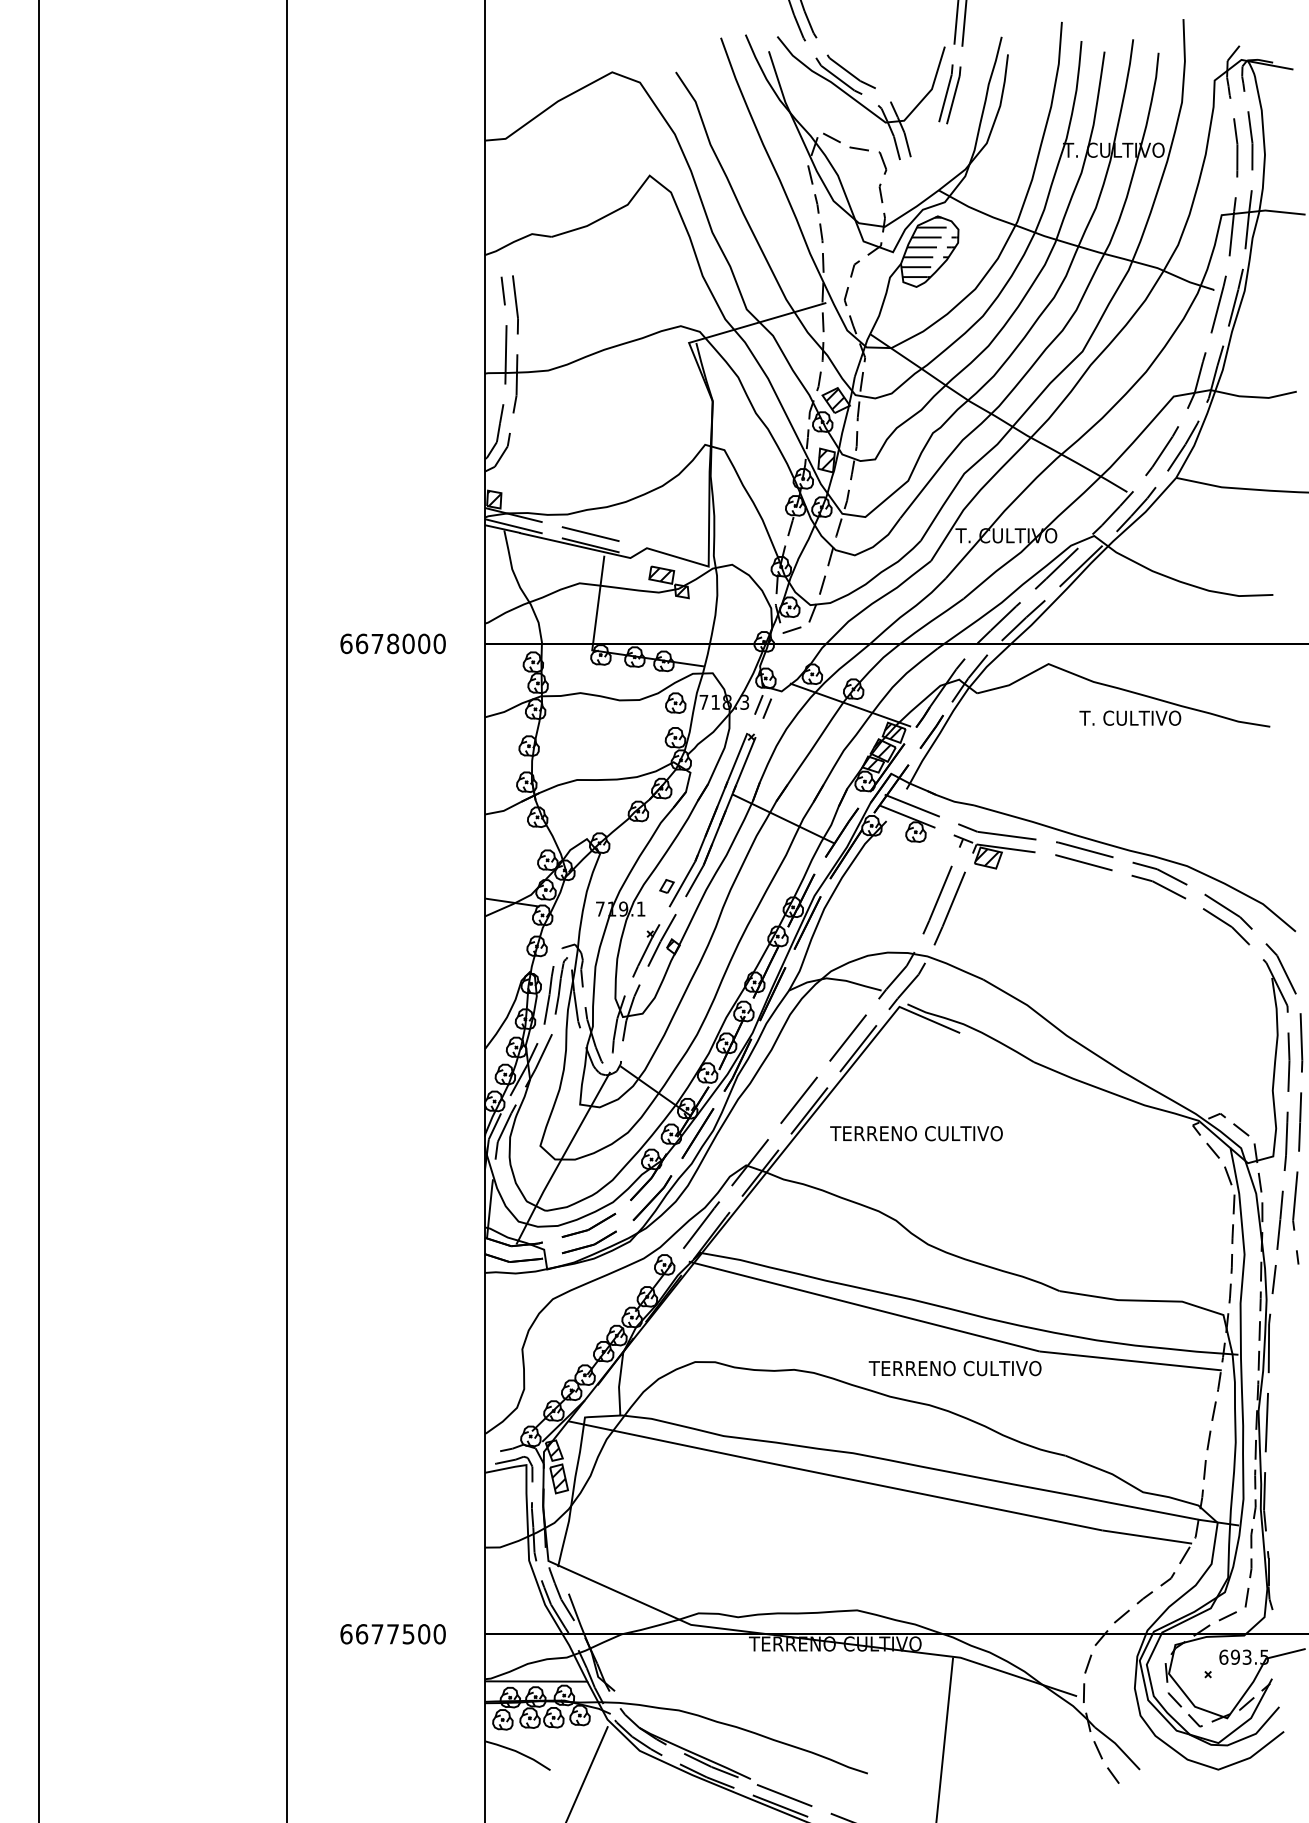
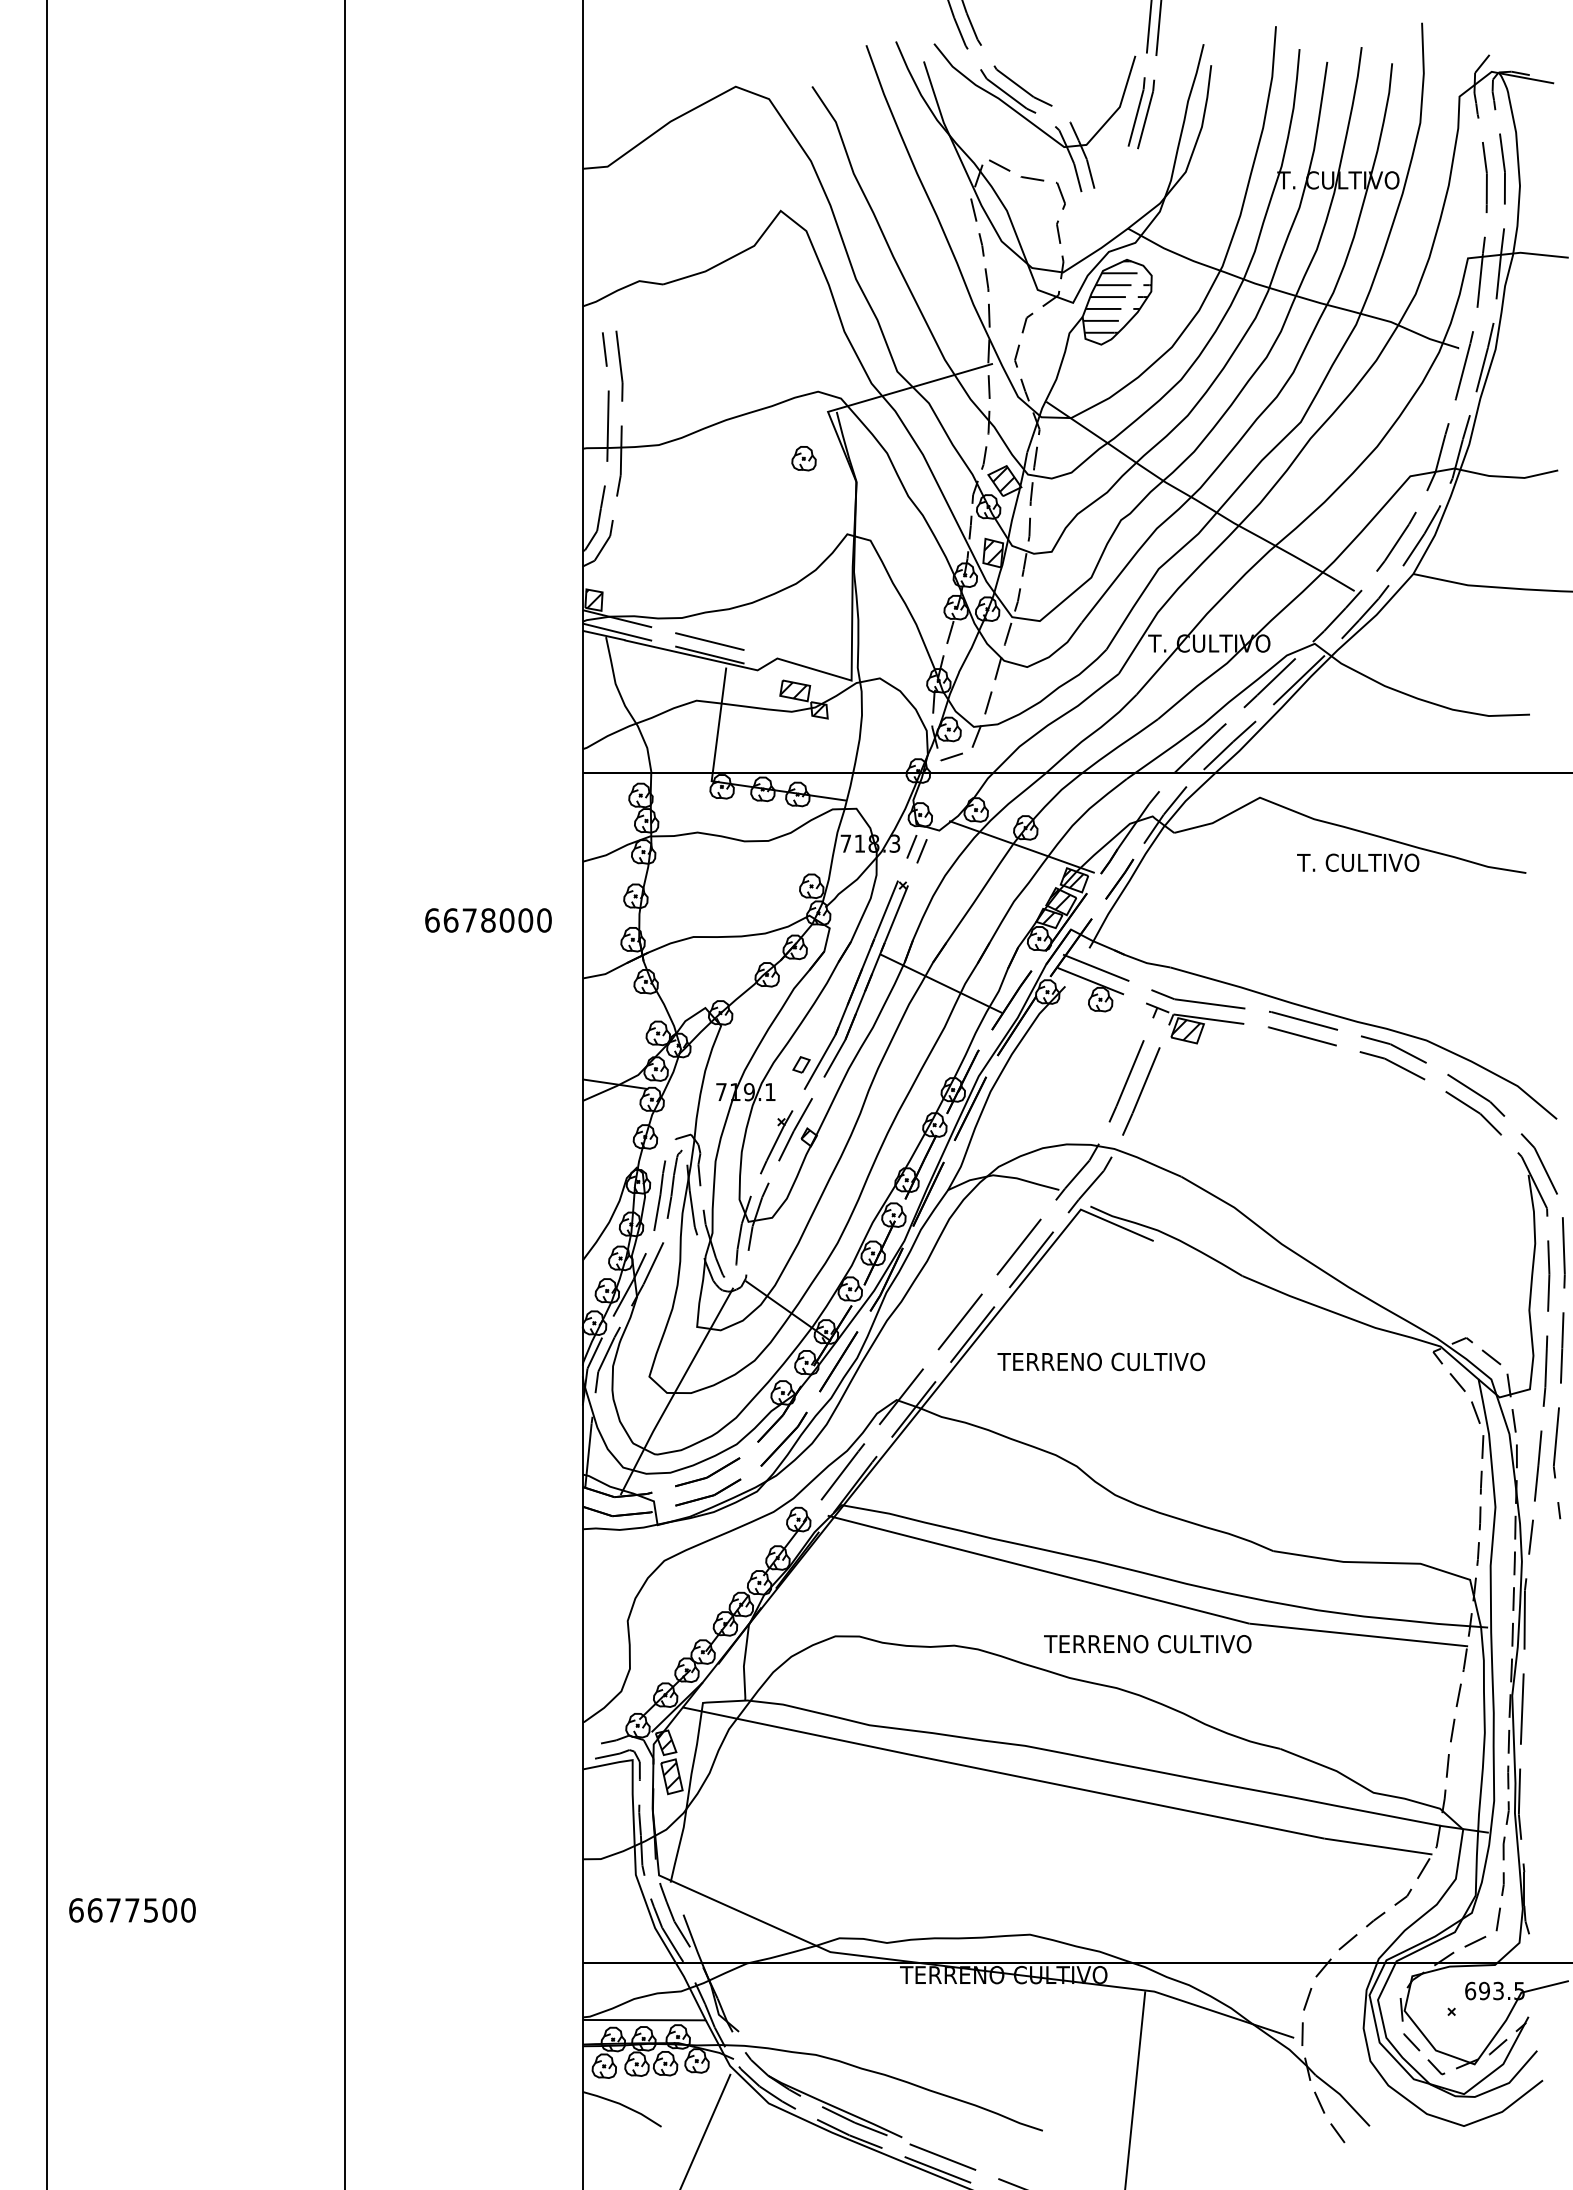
text: (393, 643) -> (488, 920), moved
part: (675, 703) -> (803, 458), moved
text: (393, 1634) -> (132, 1910), moved

